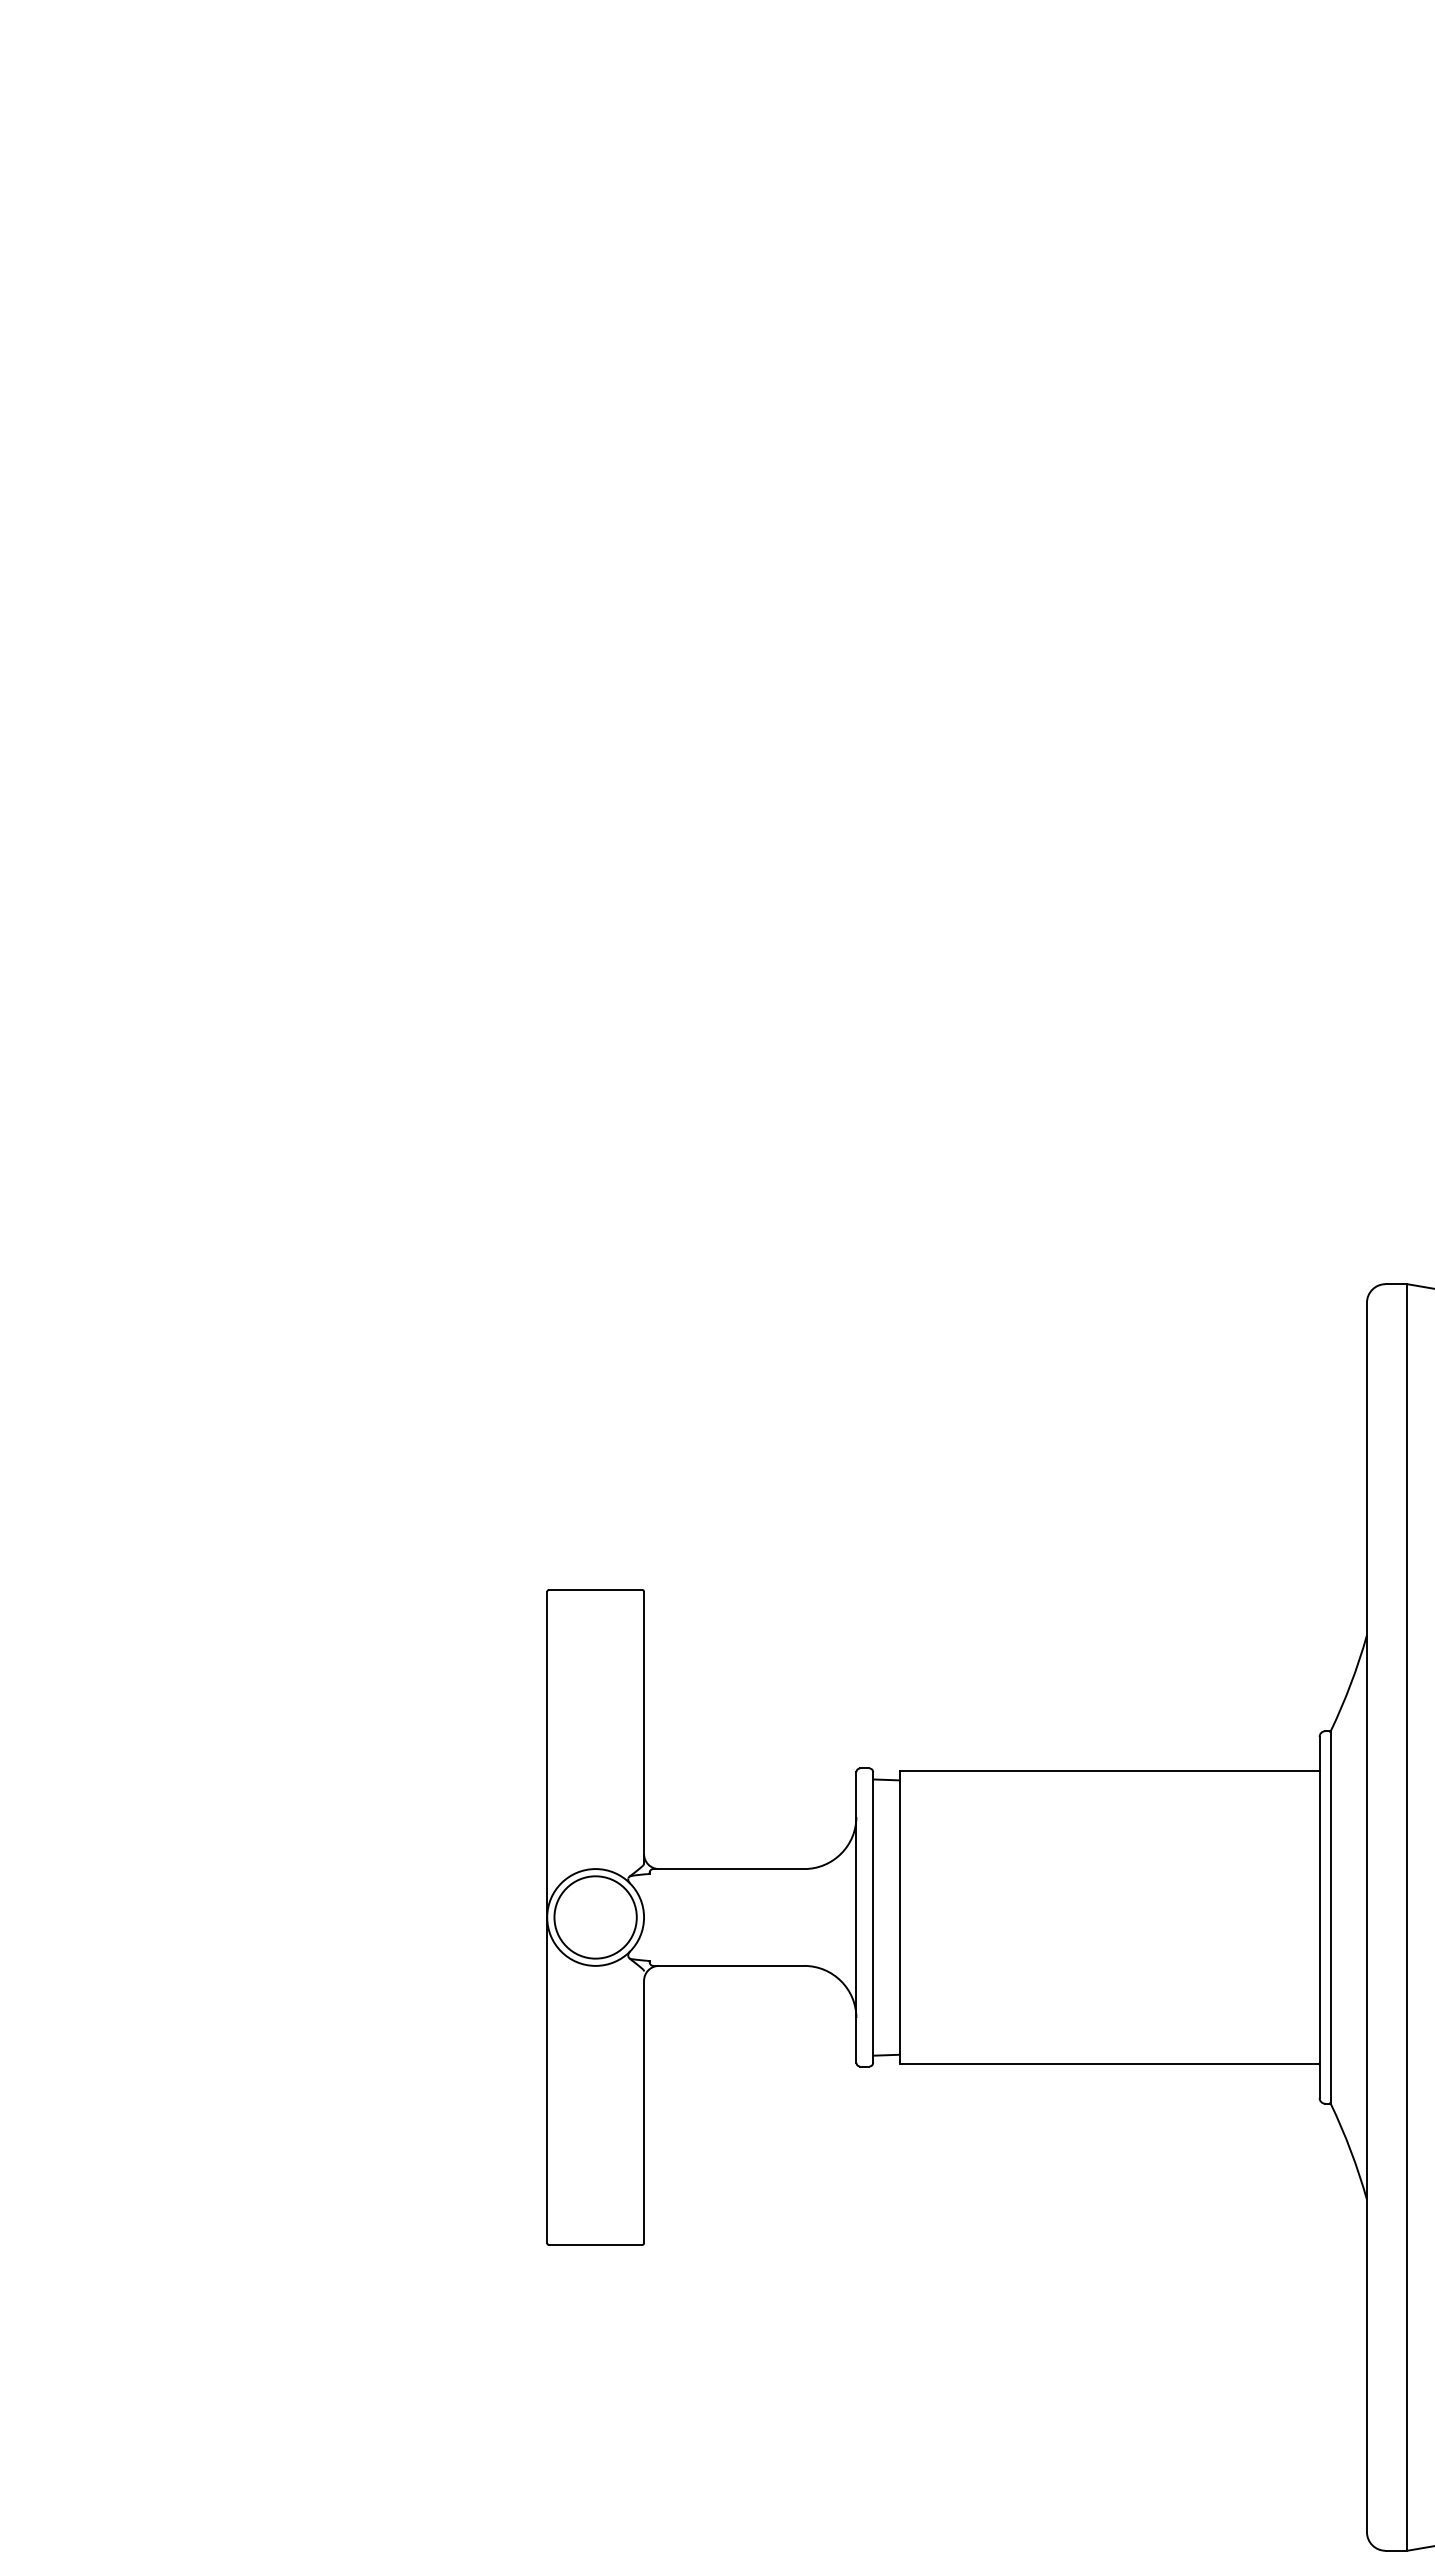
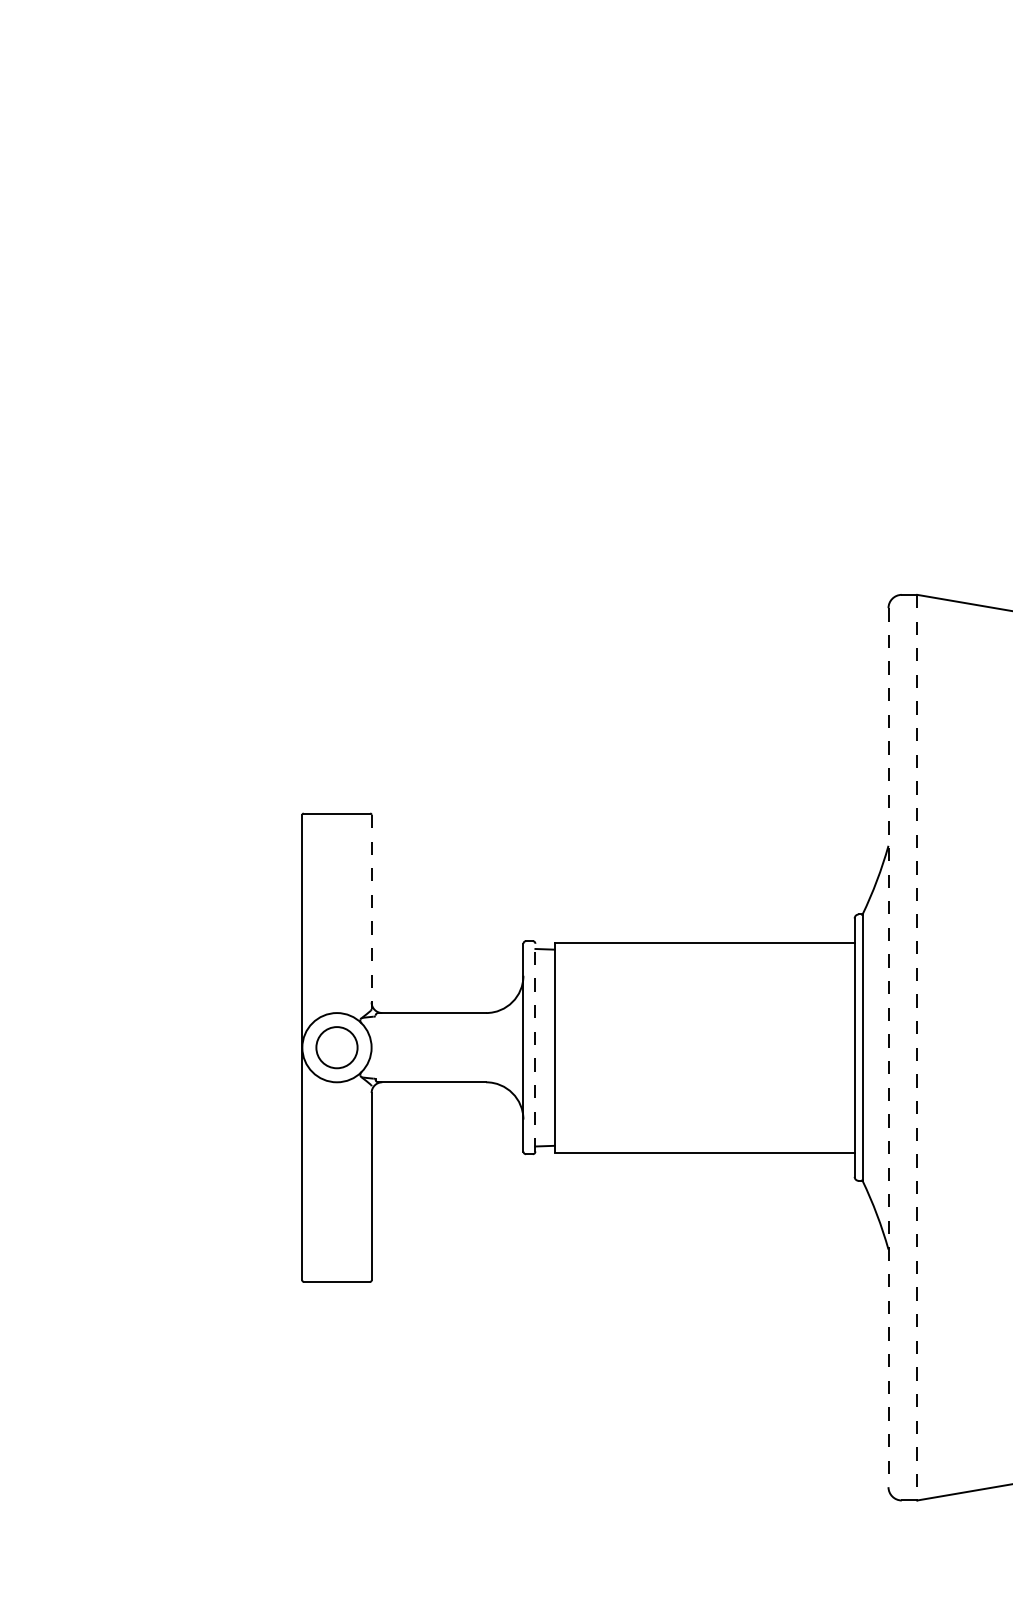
line: (644, 1727) -> (371, 911), solid -> dashed
line: (873, 1916) -> (535, 1046), solid -> dashed
circle: (595, 1917) -> (336, 1047), size x0.7
line: (1366, 1917) -> (888, 1047), solid -> dashed
line: (1407, 1917) -> (917, 1047), solid -> dashed

